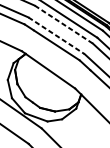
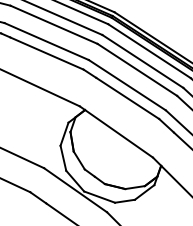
line: (63, 24) -> (137, 69), dashed -> solid
line: (56, 36) -> (127, 85), dashed -> solid

